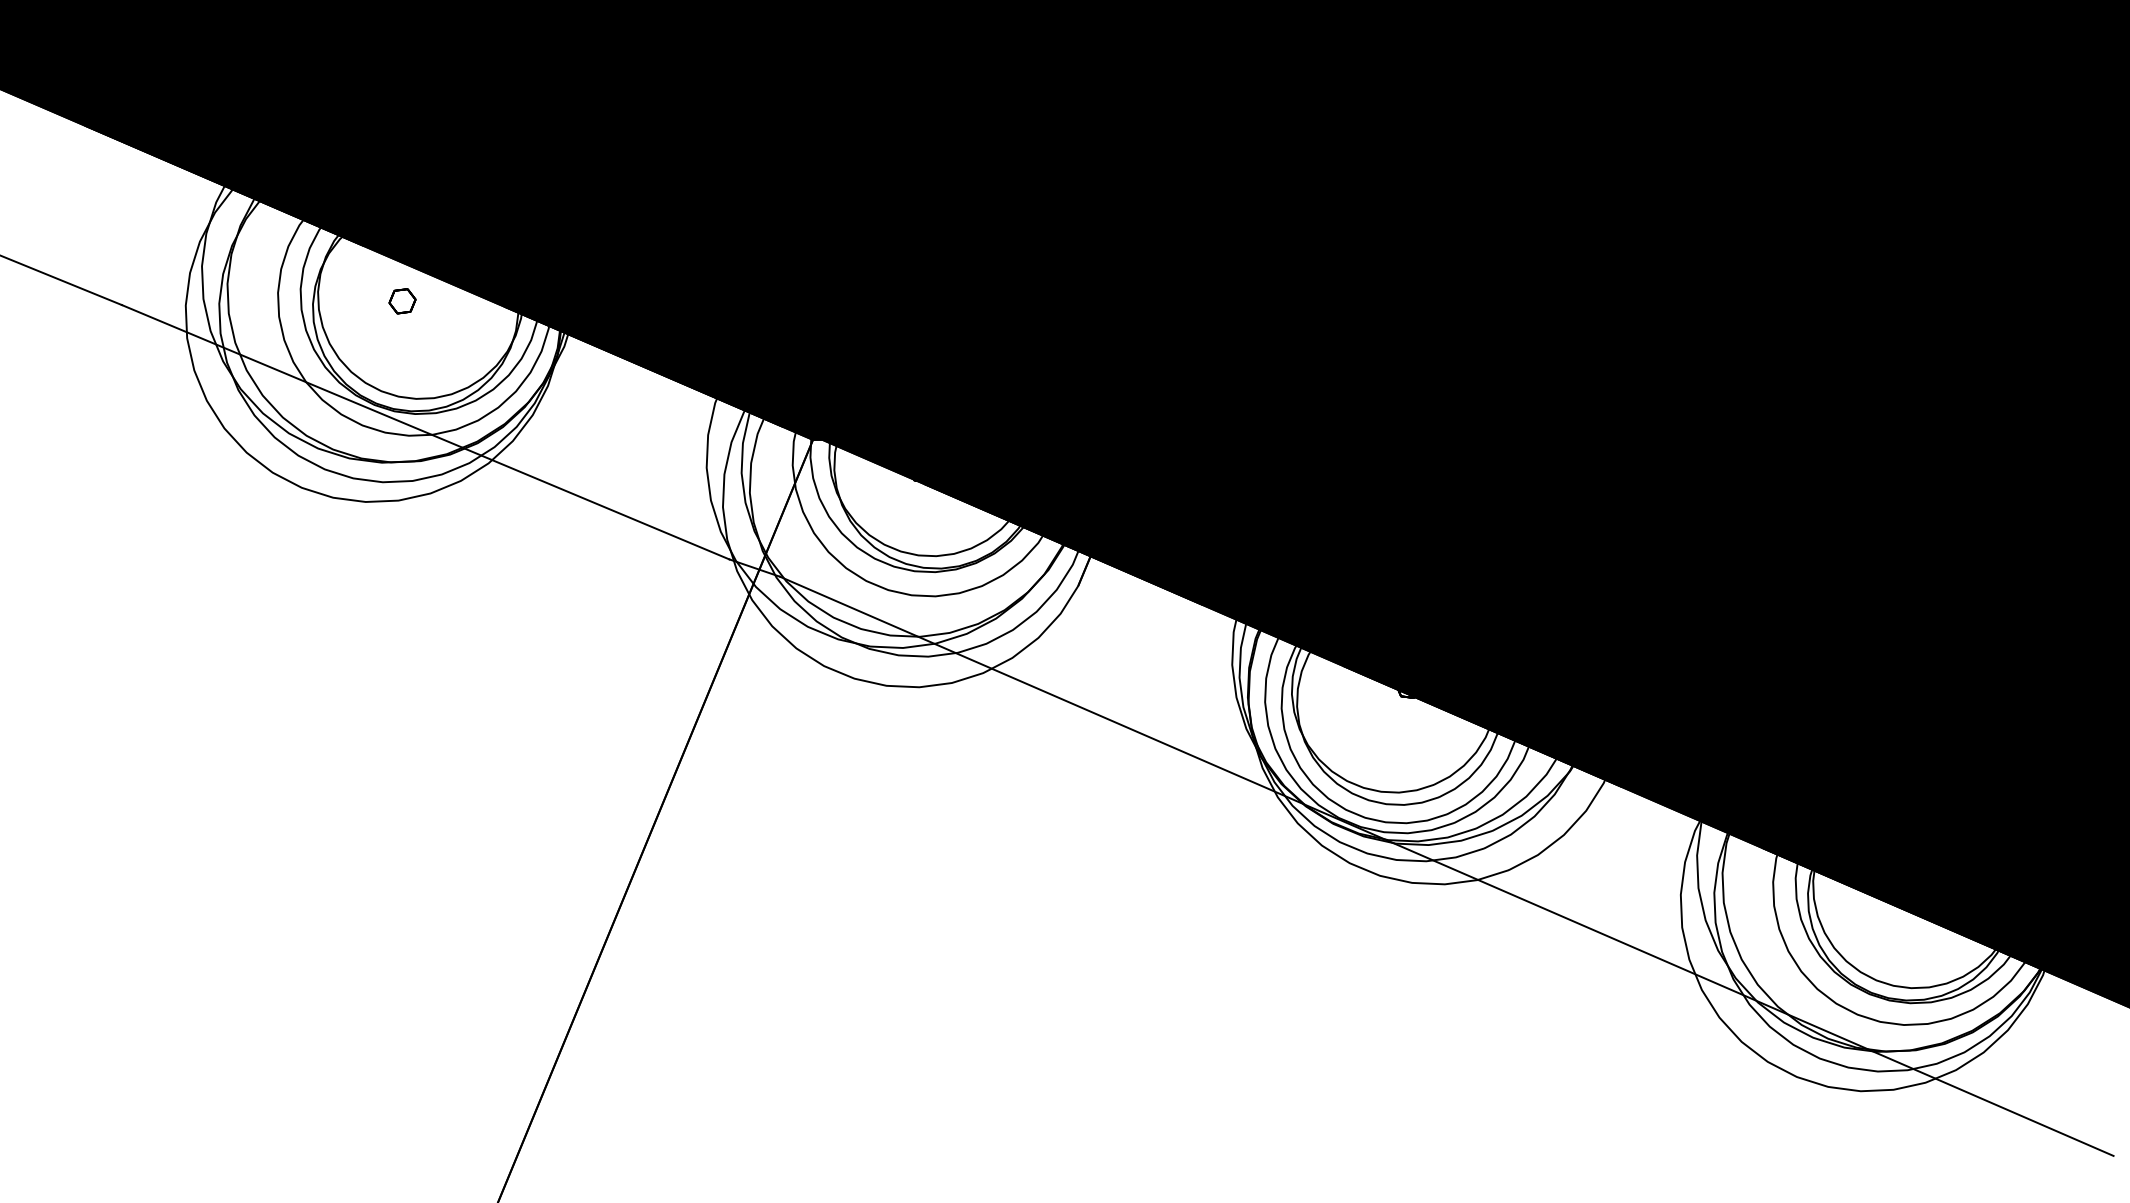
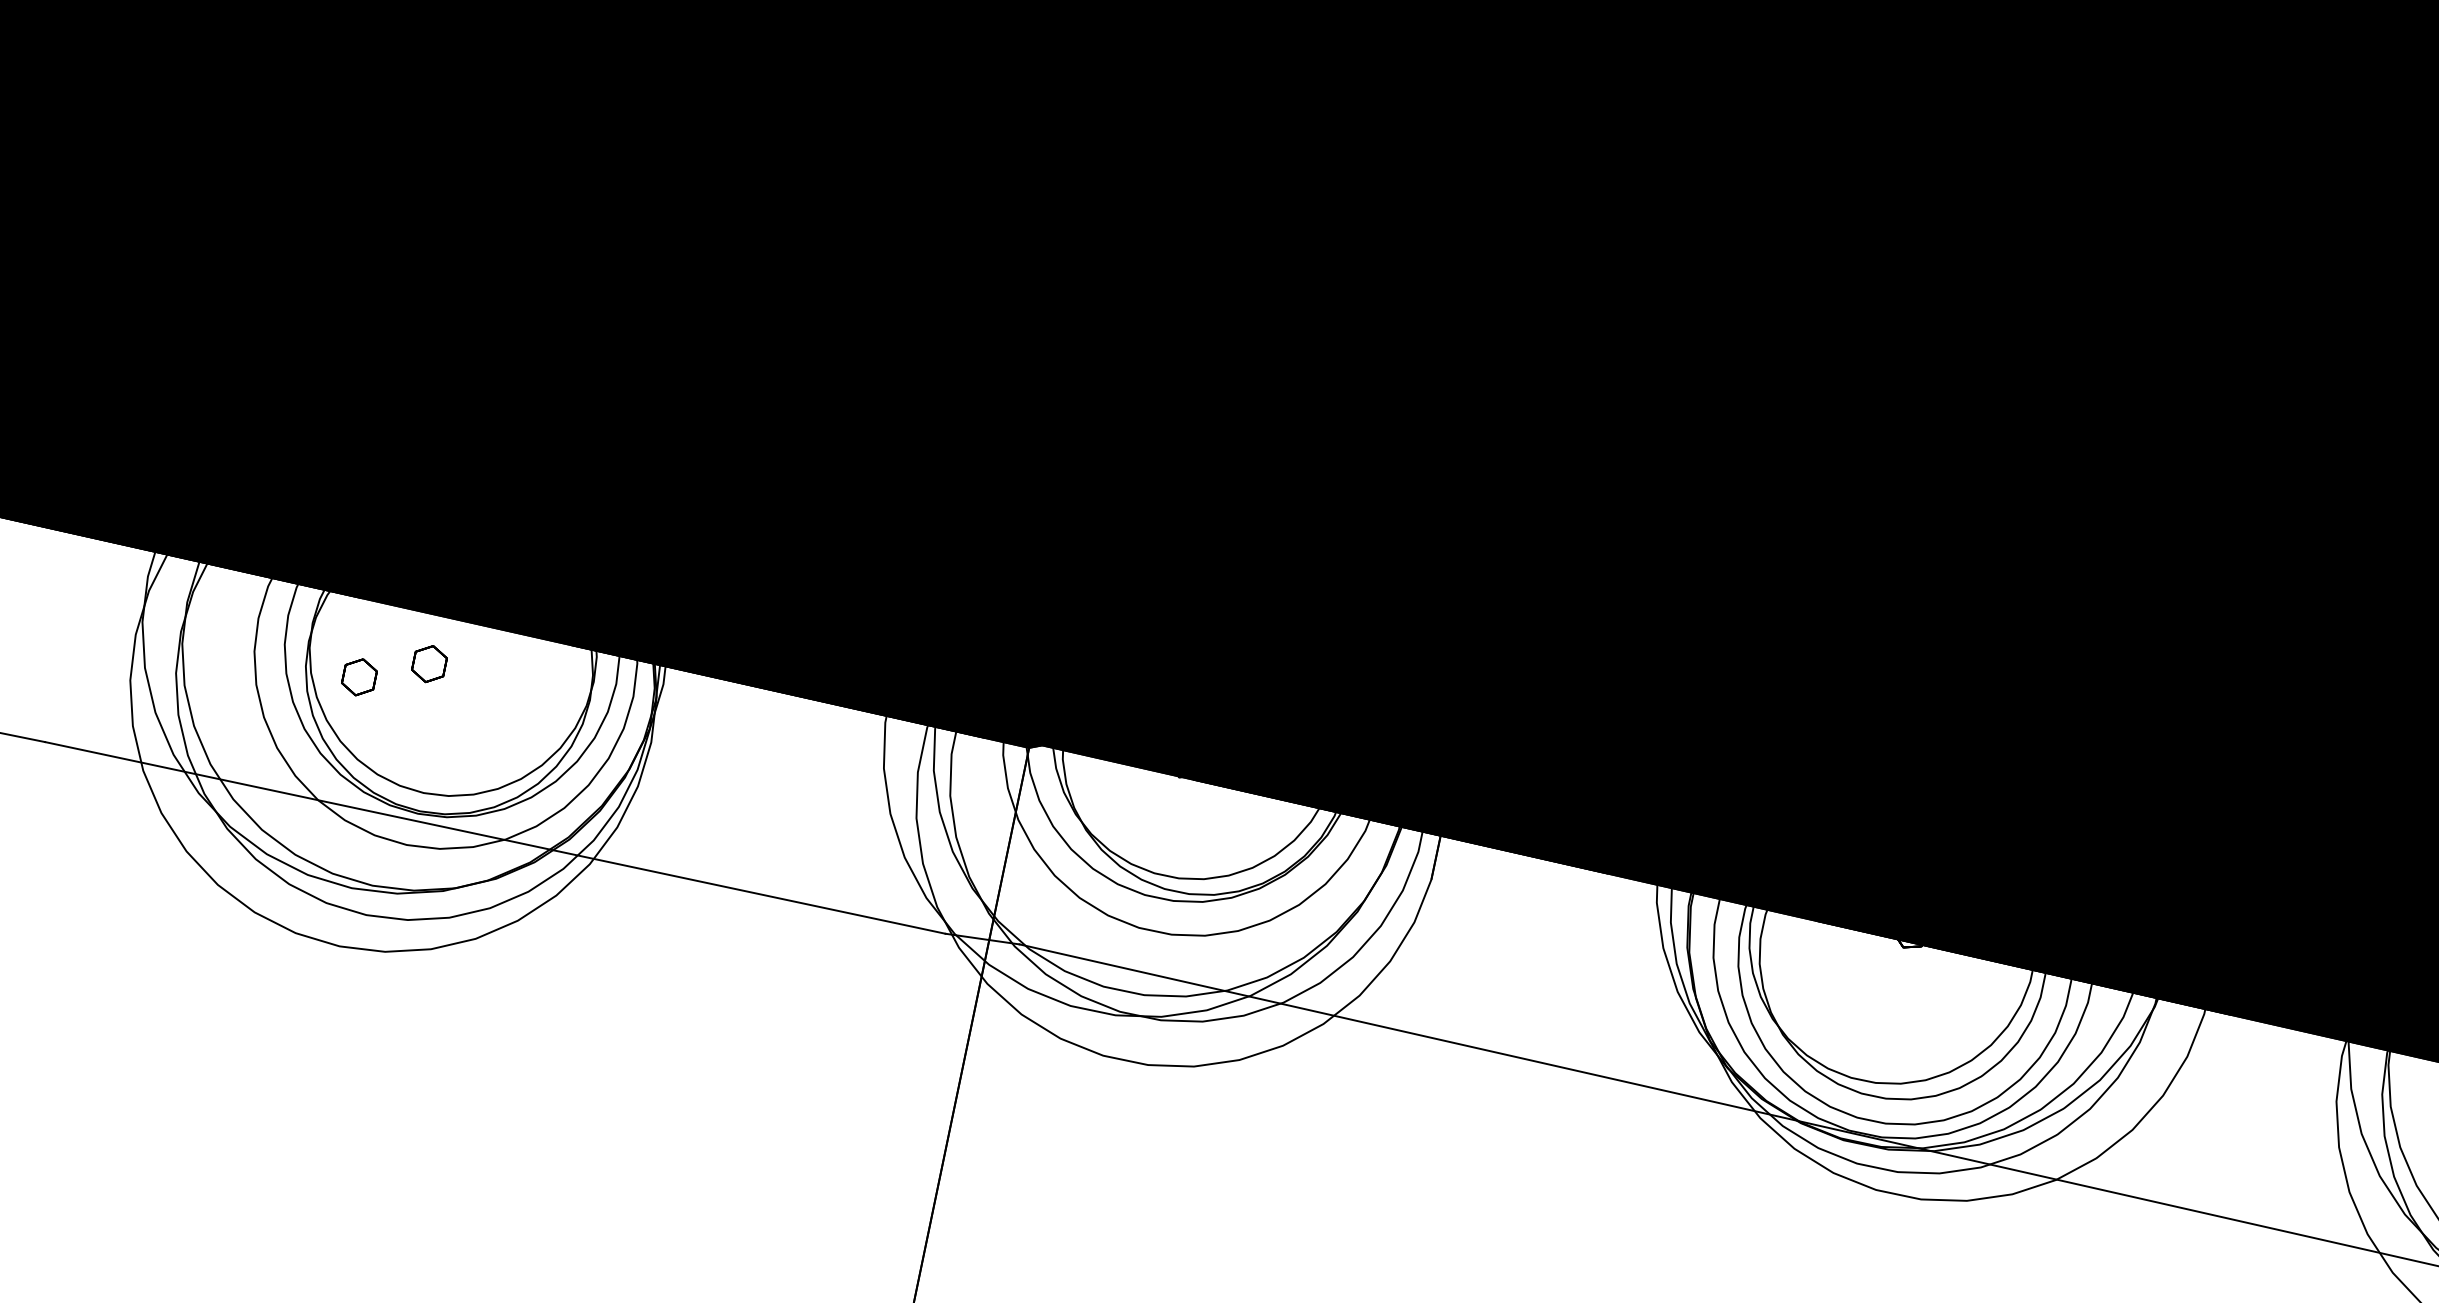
part: (351, 301) -> (359, 677), added

